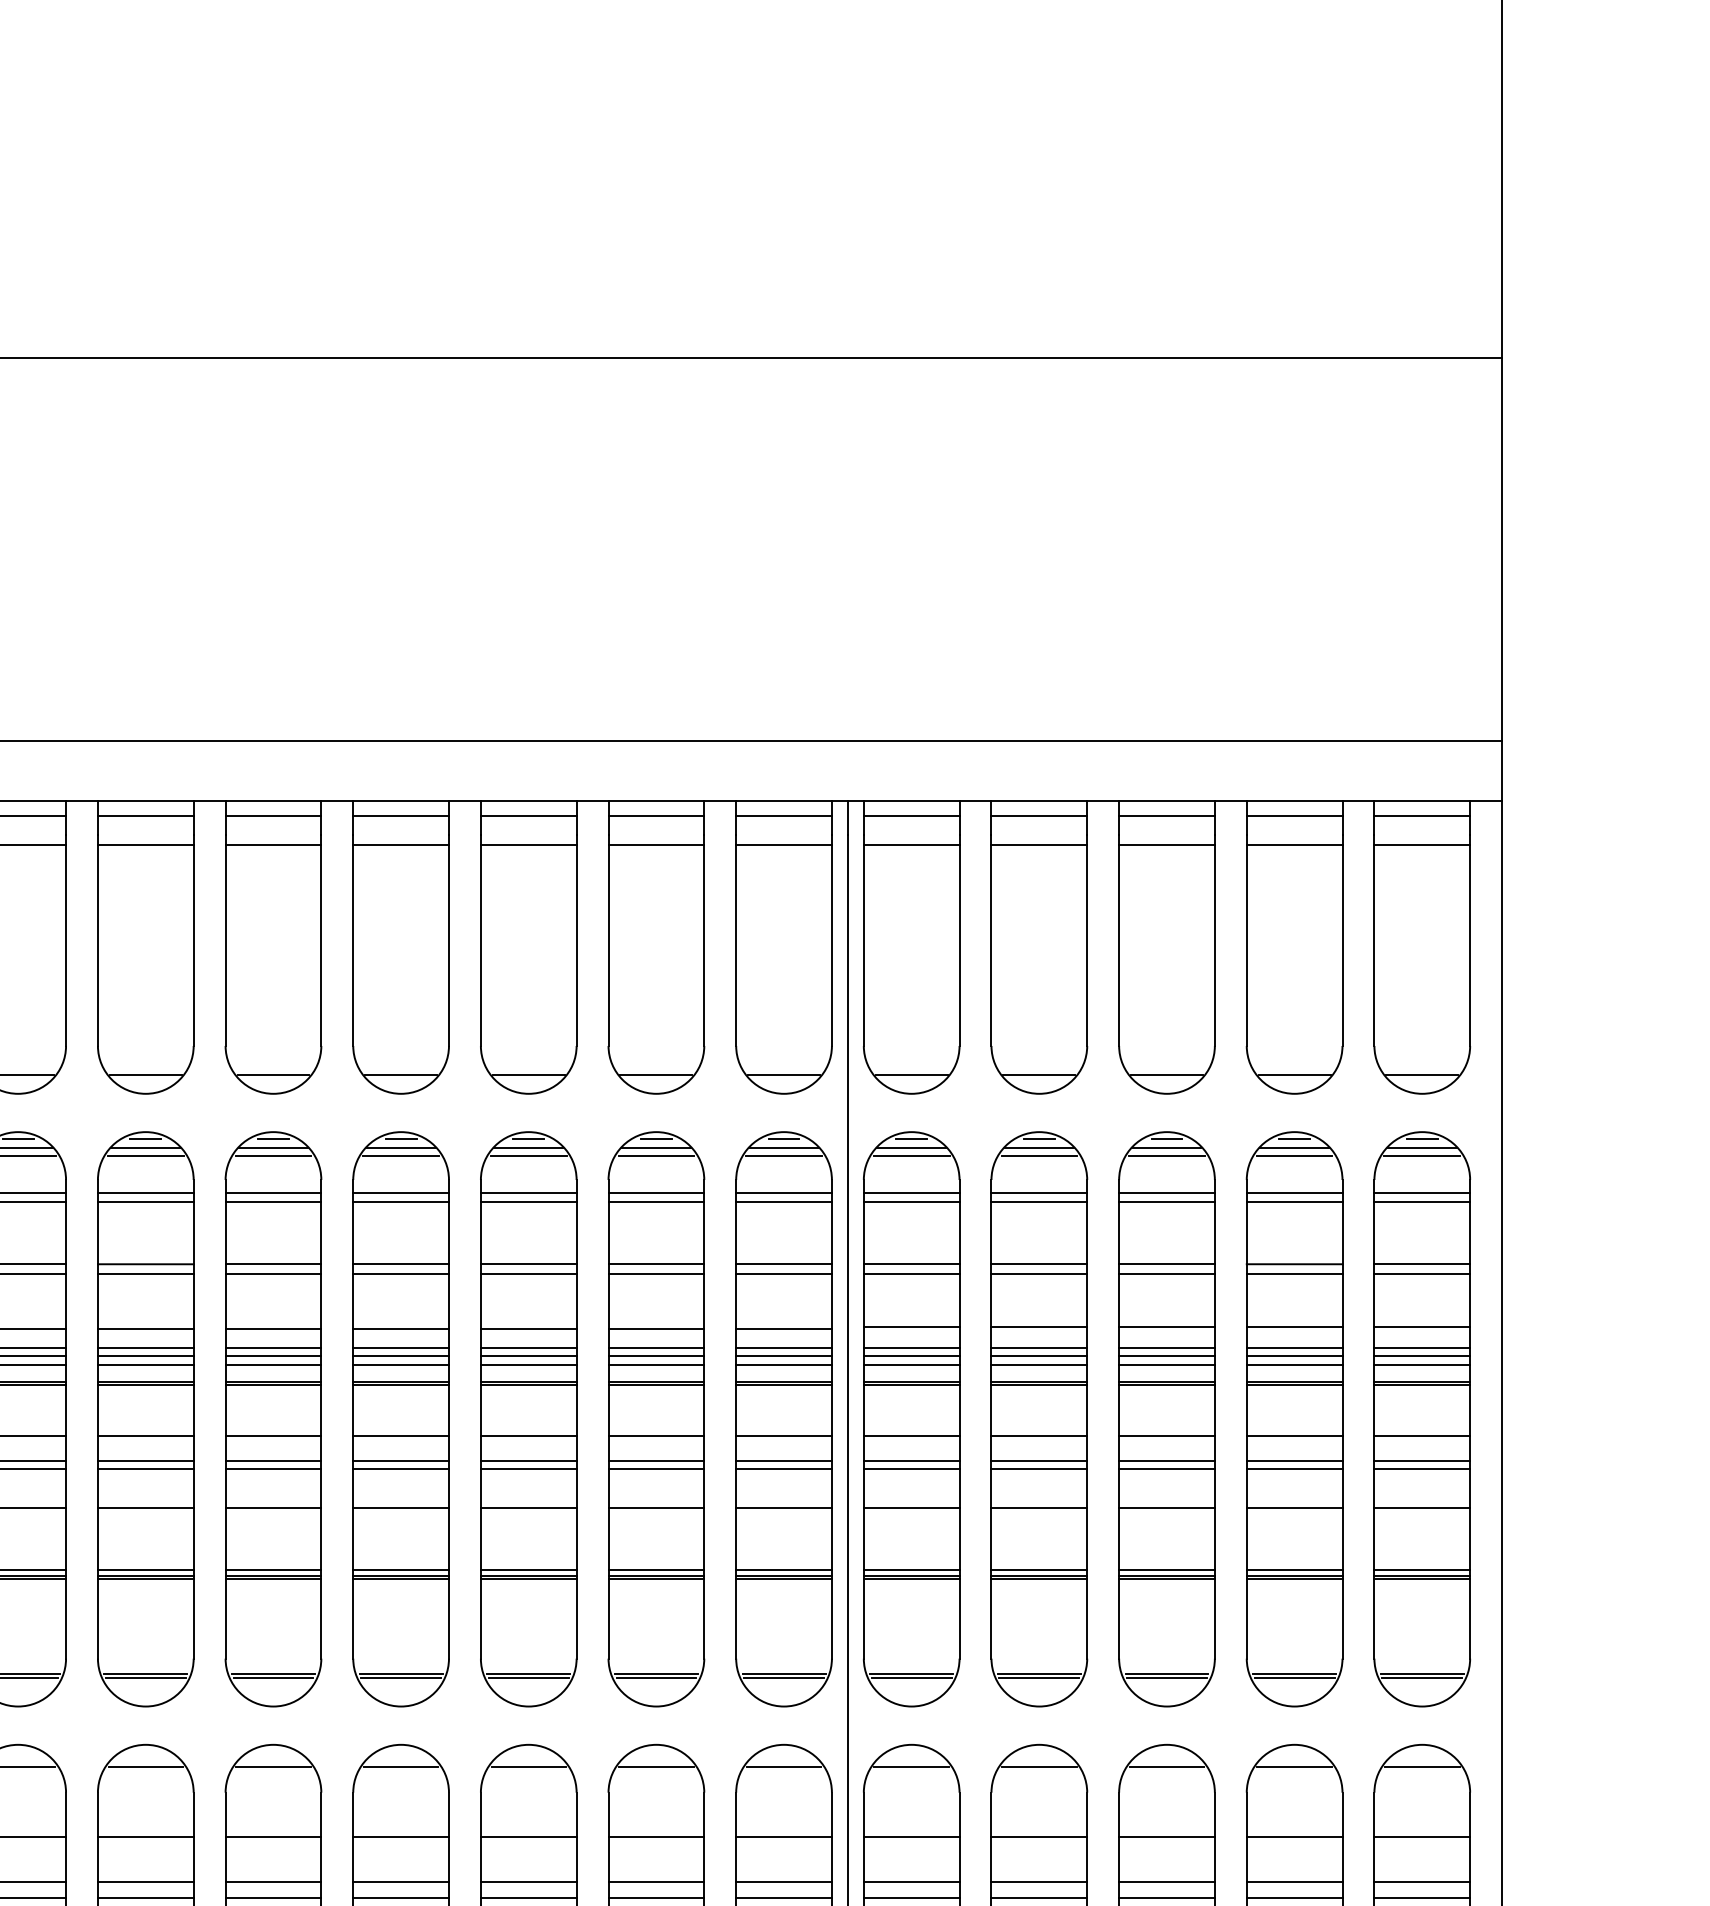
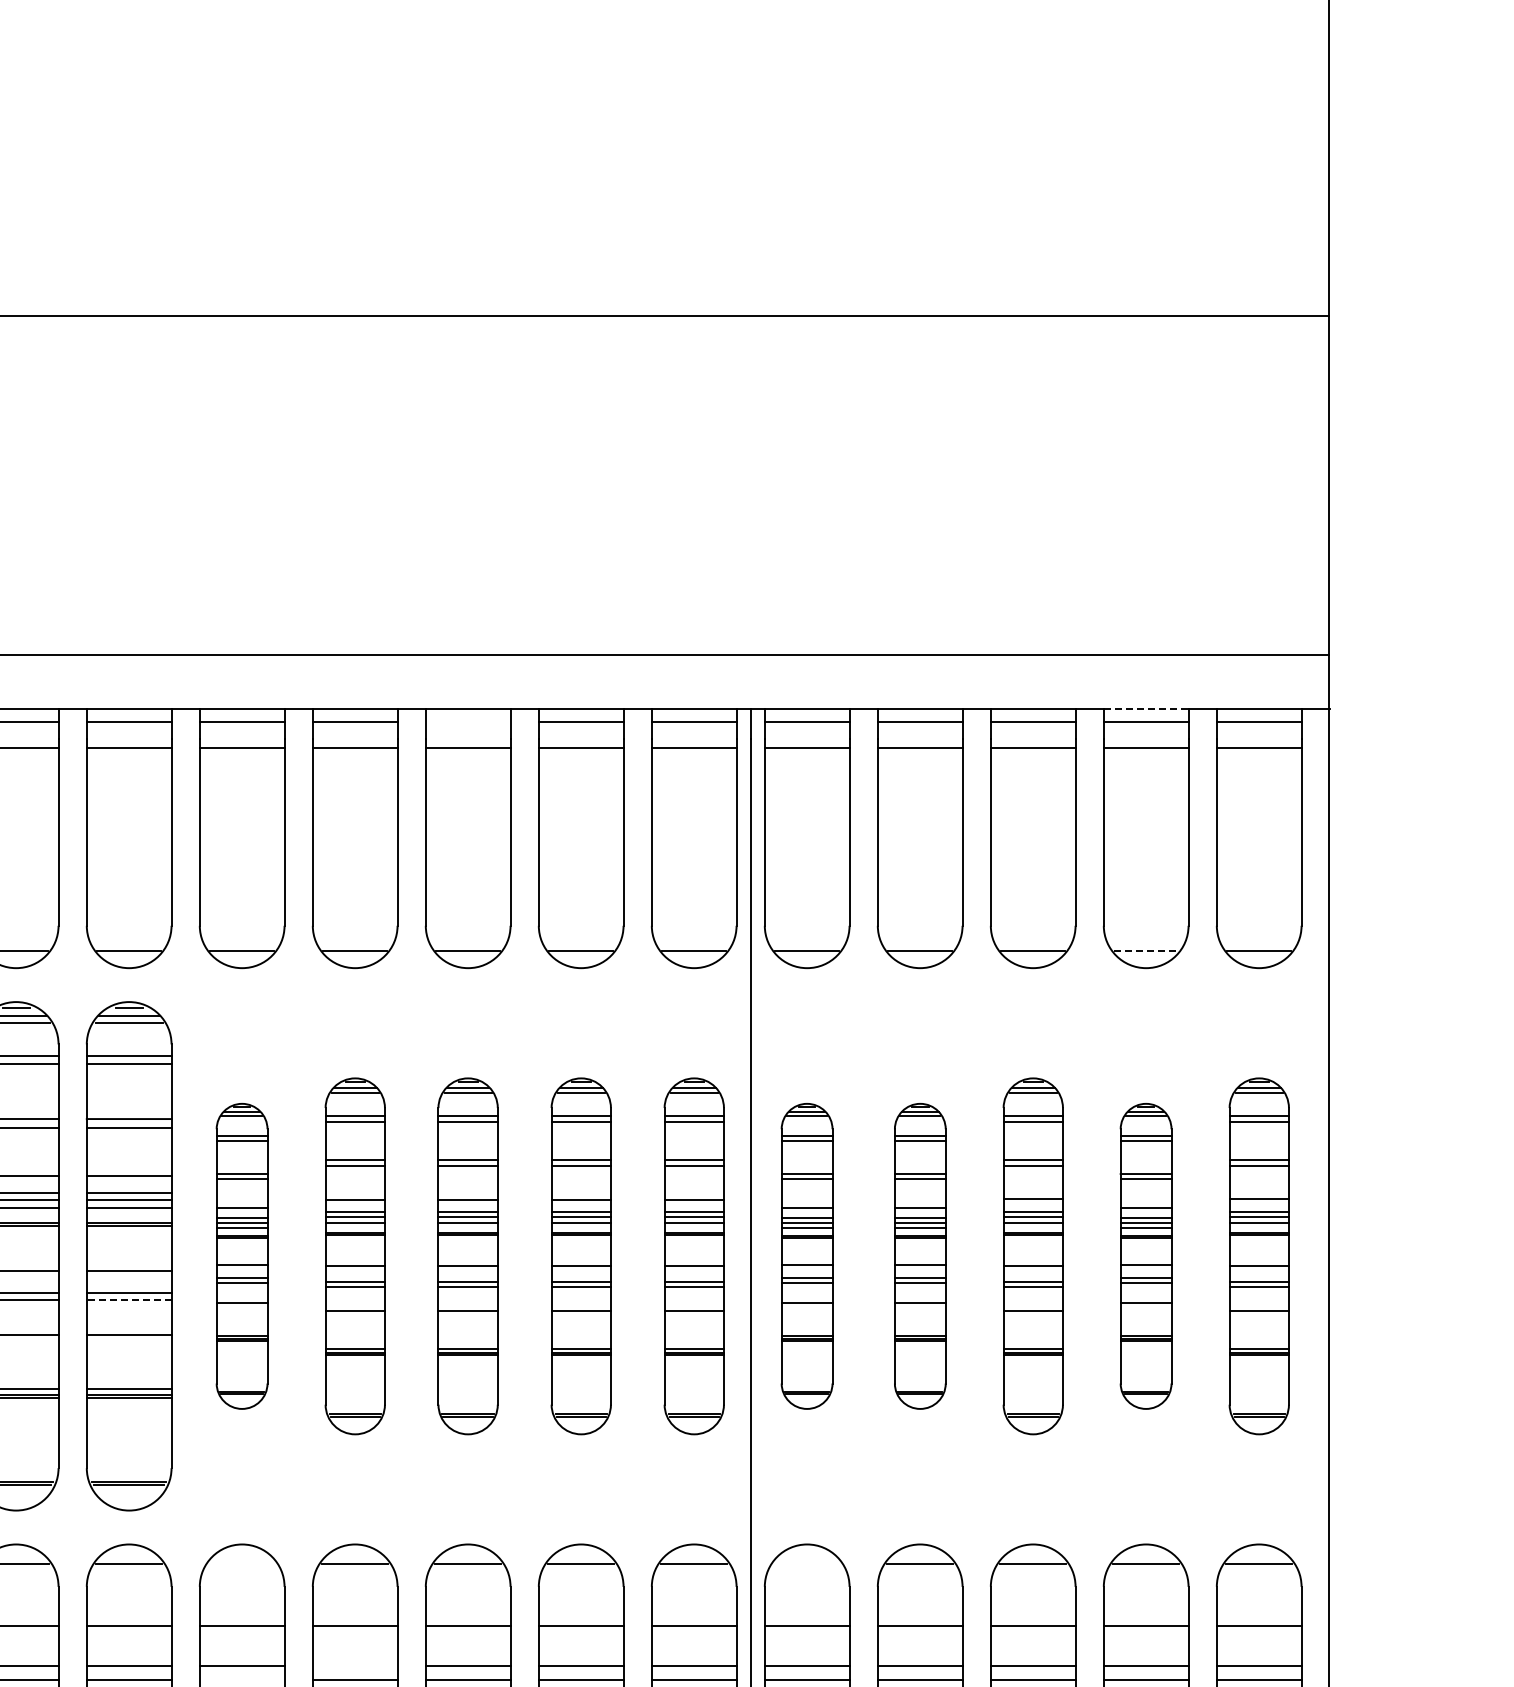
line: (1294, 800) -> (1146, 708), solid -> dashed
line: (527, 816) -> (467, 722), removed
line: (1294, 1074) -> (1146, 951), solid -> dashed
part: (272, 1419) -> (241, 1256), size x0.6
part: (401, 1419) -> (355, 1256), size x0.7
part: (527, 1419) -> (467, 1256), size x0.7
part: (656, 1419) -> (581, 1256), size x0.7
part: (784, 1419) -> (694, 1256), size x0.7
part: (910, 1419) -> (806, 1256), size x0.6
part: (1039, 1419) -> (920, 1256), size x0.6
part: (1167, 1419) -> (1033, 1256), size x0.7
part: (1293, 1419) -> (1145, 1256), size x0.6
part: (1422, 1419) -> (1259, 1256), size x0.7
line: (145, 1468) -> (128, 1299), solid -> dashed
line: (273, 1767) -> (242, 1564), removed
line: (912, 1767) -> (807, 1564), removed
line: (400, 1882) -> (354, 1666), removed
line: (272, 1898) -> (241, 1680), removed

